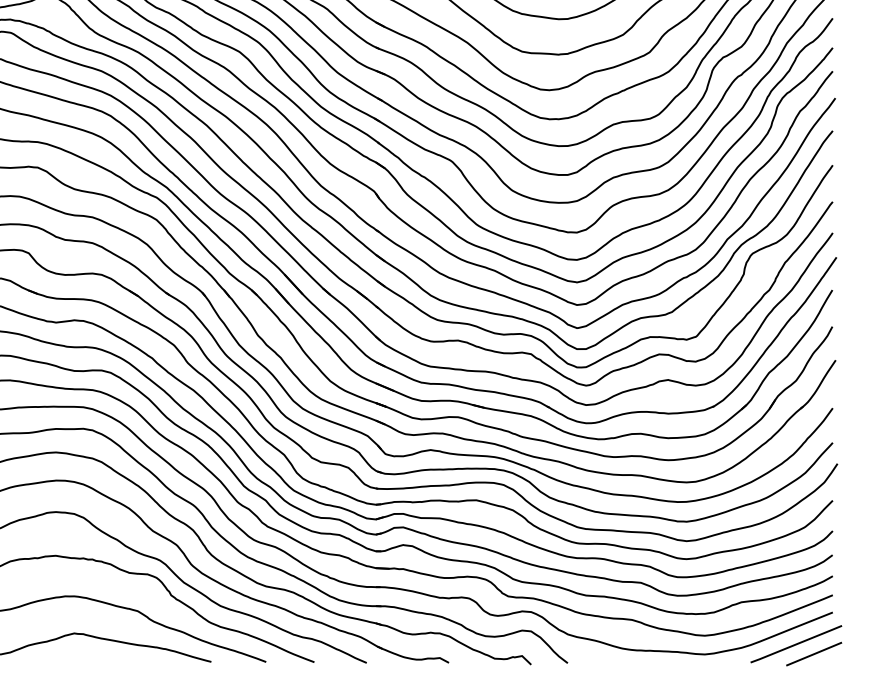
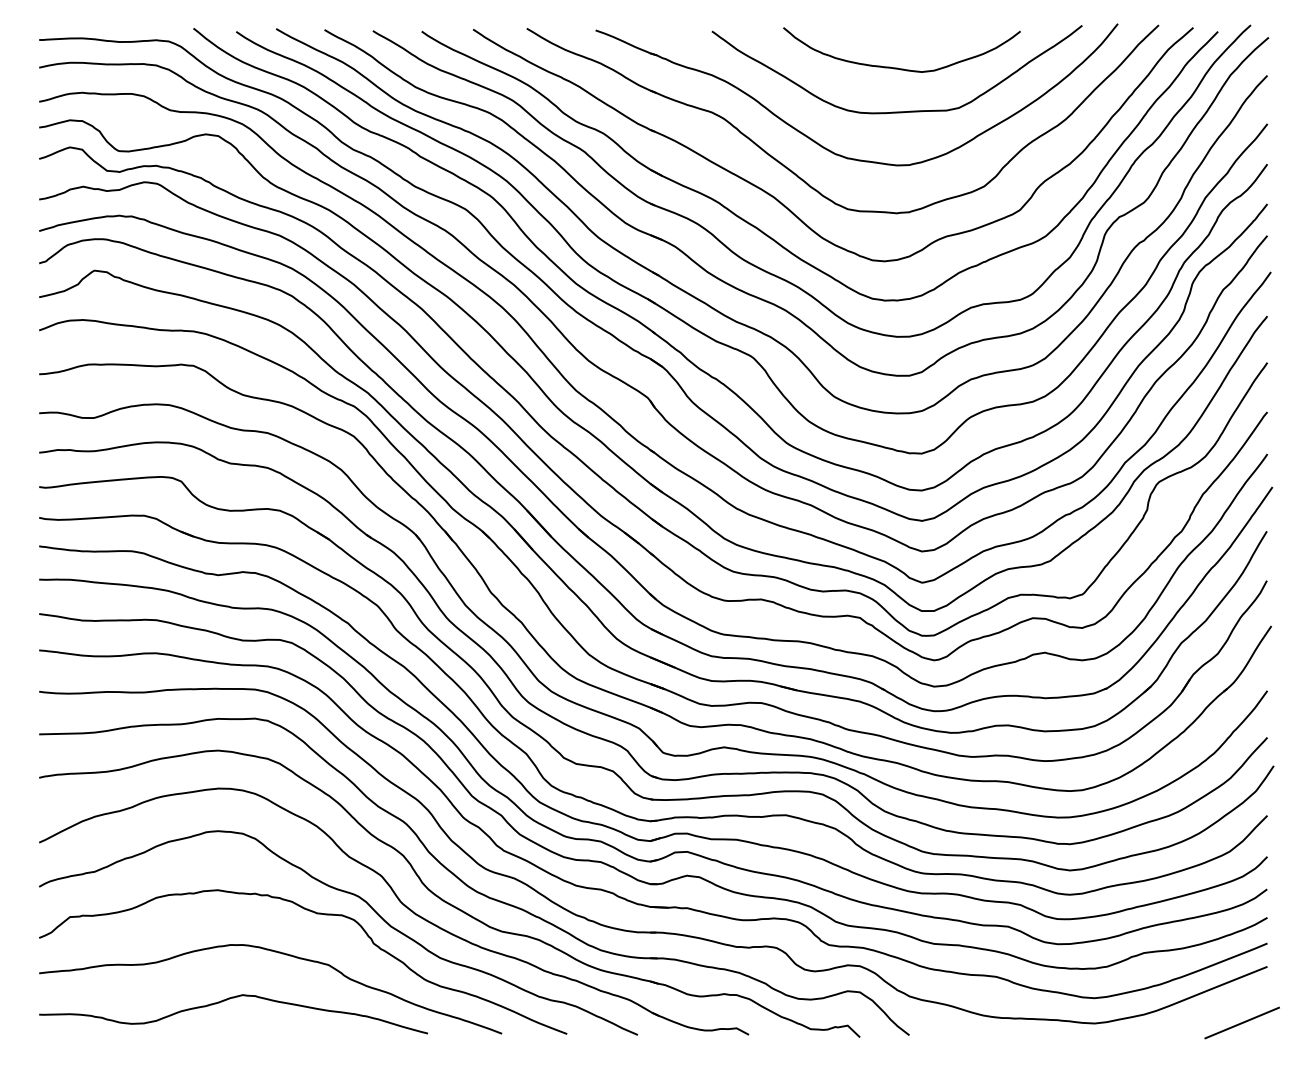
line: (795, 644) -> (1217, 1009), removed

